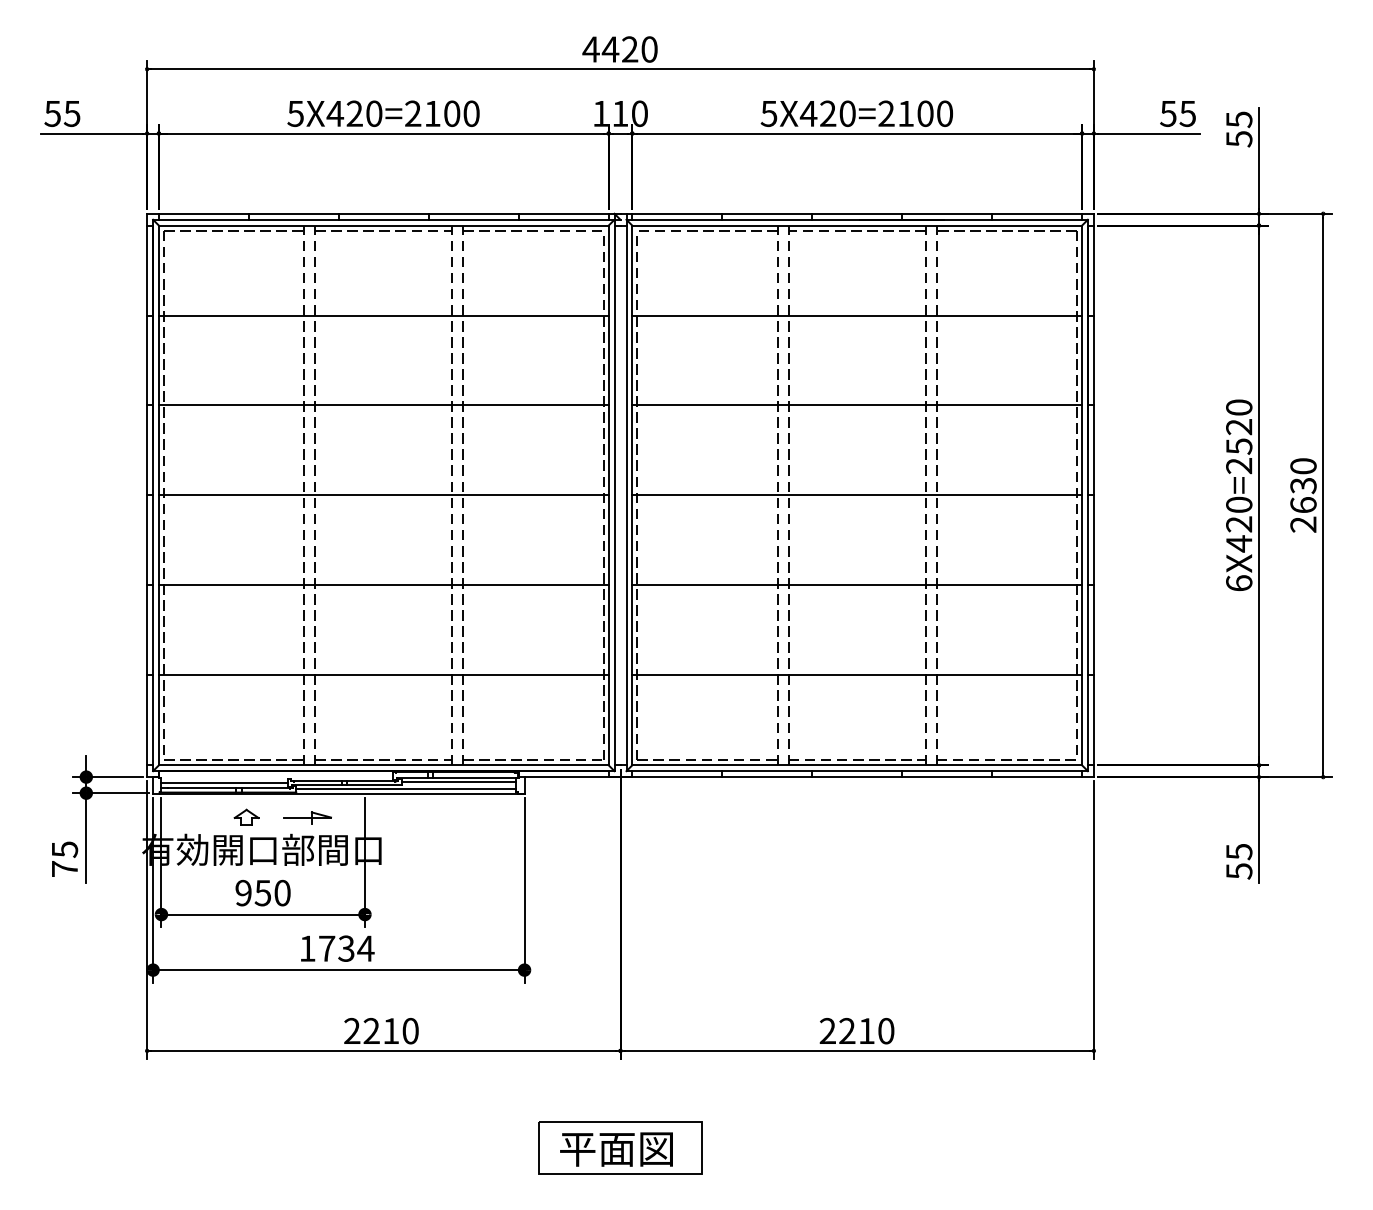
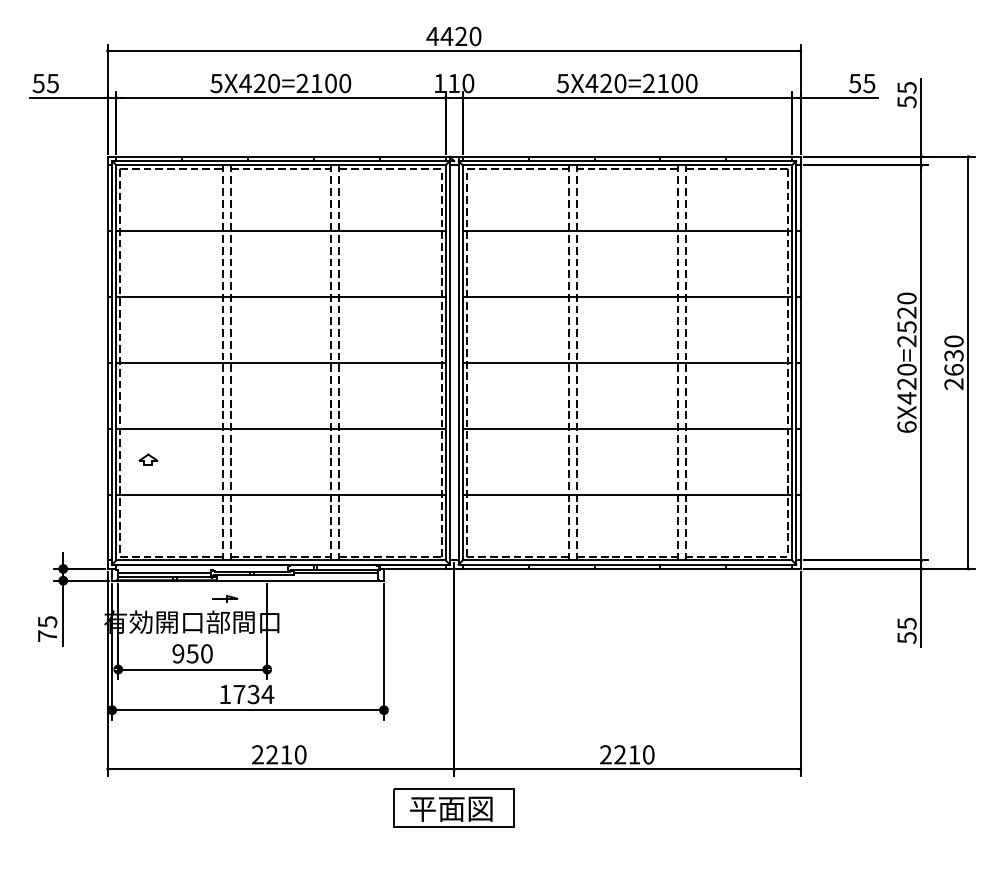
line: (406, 789) -> (297, 578), removed
part: (246, 816) -> (148, 459), moved
part: (307, 817) -> (225, 598), size x0.7
part: (620, 1147) -> (454, 807), moved

